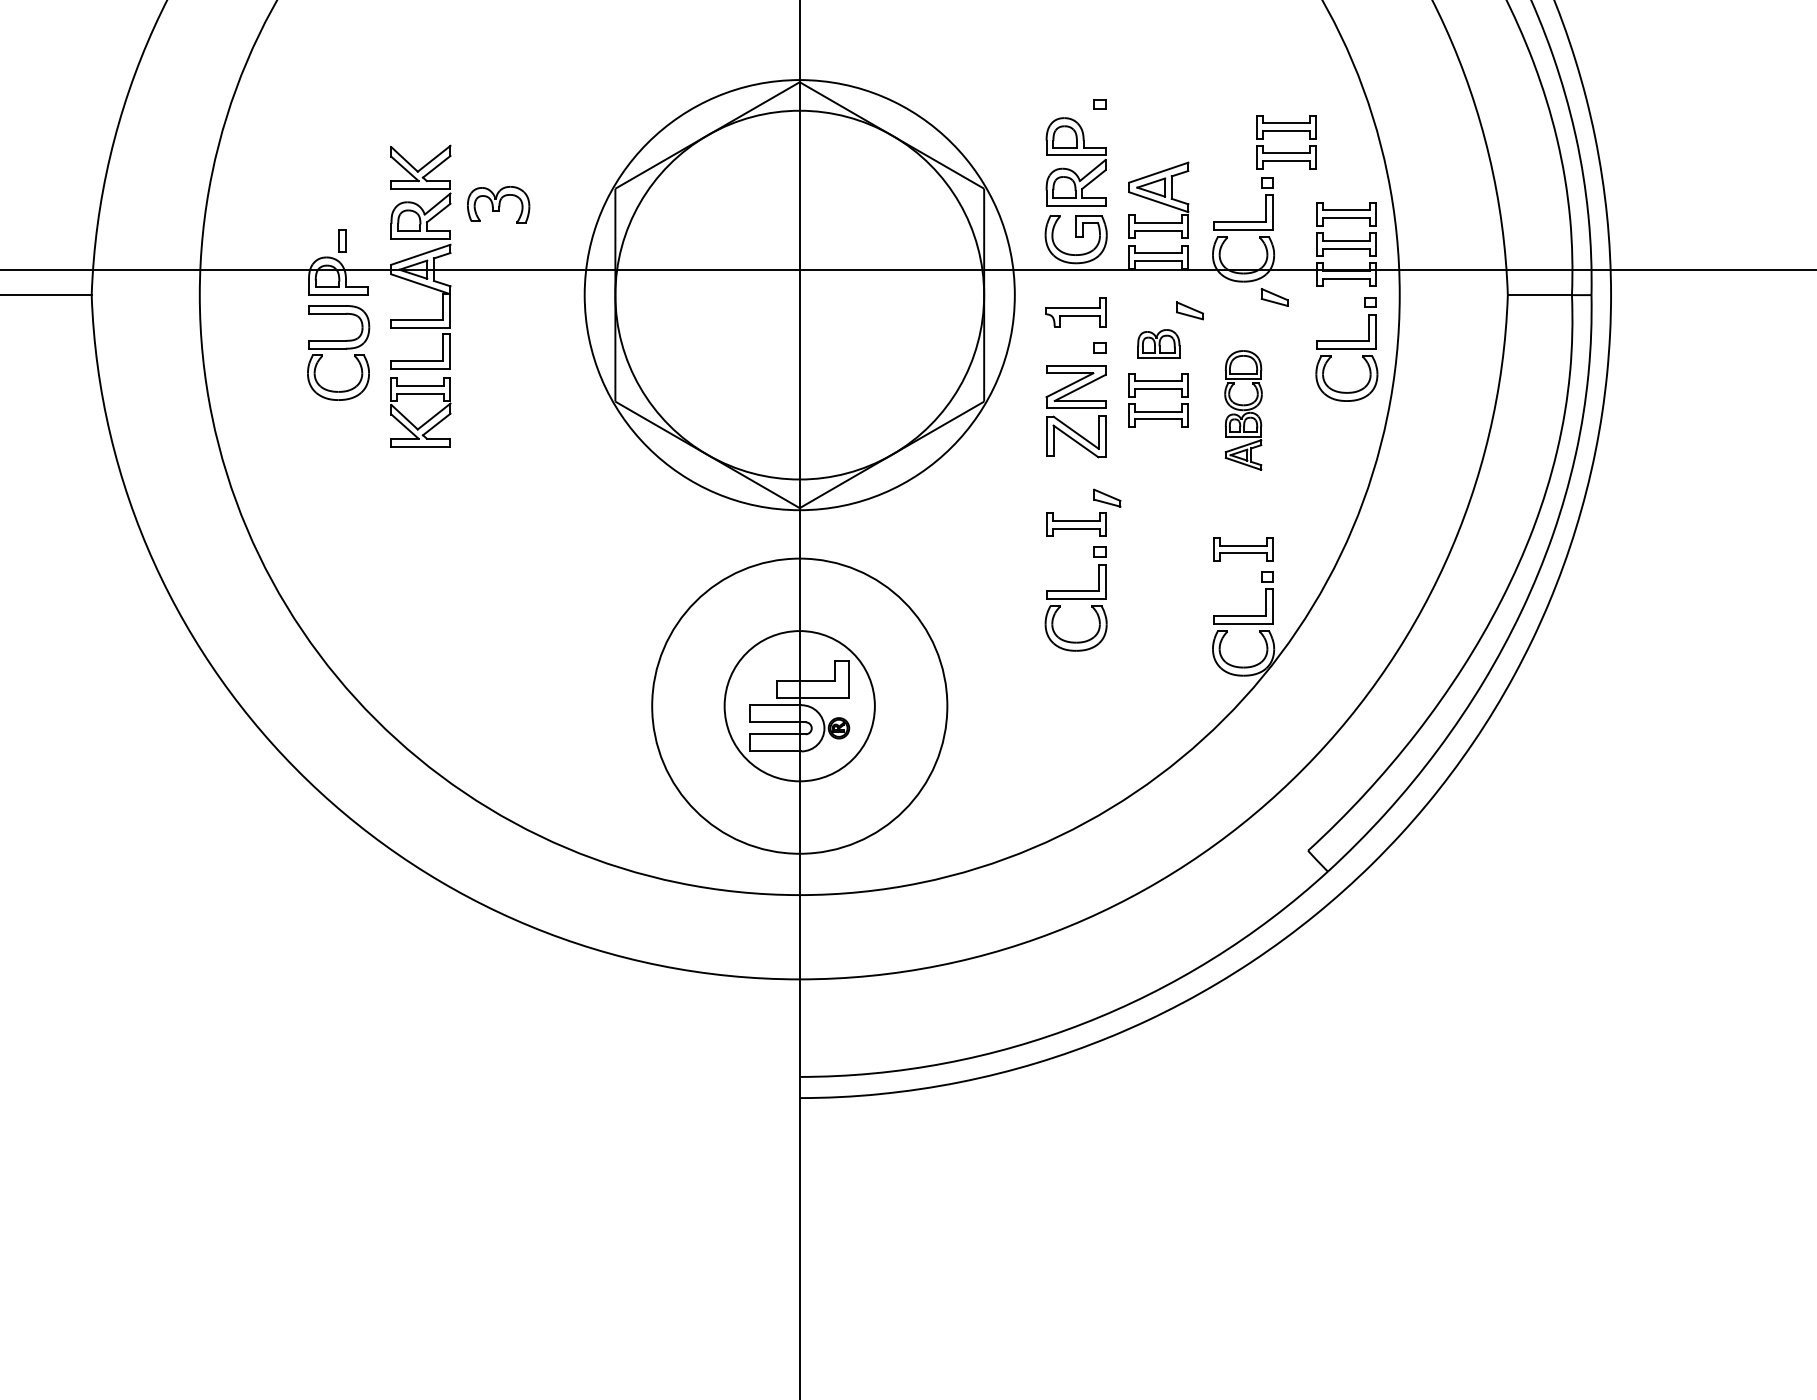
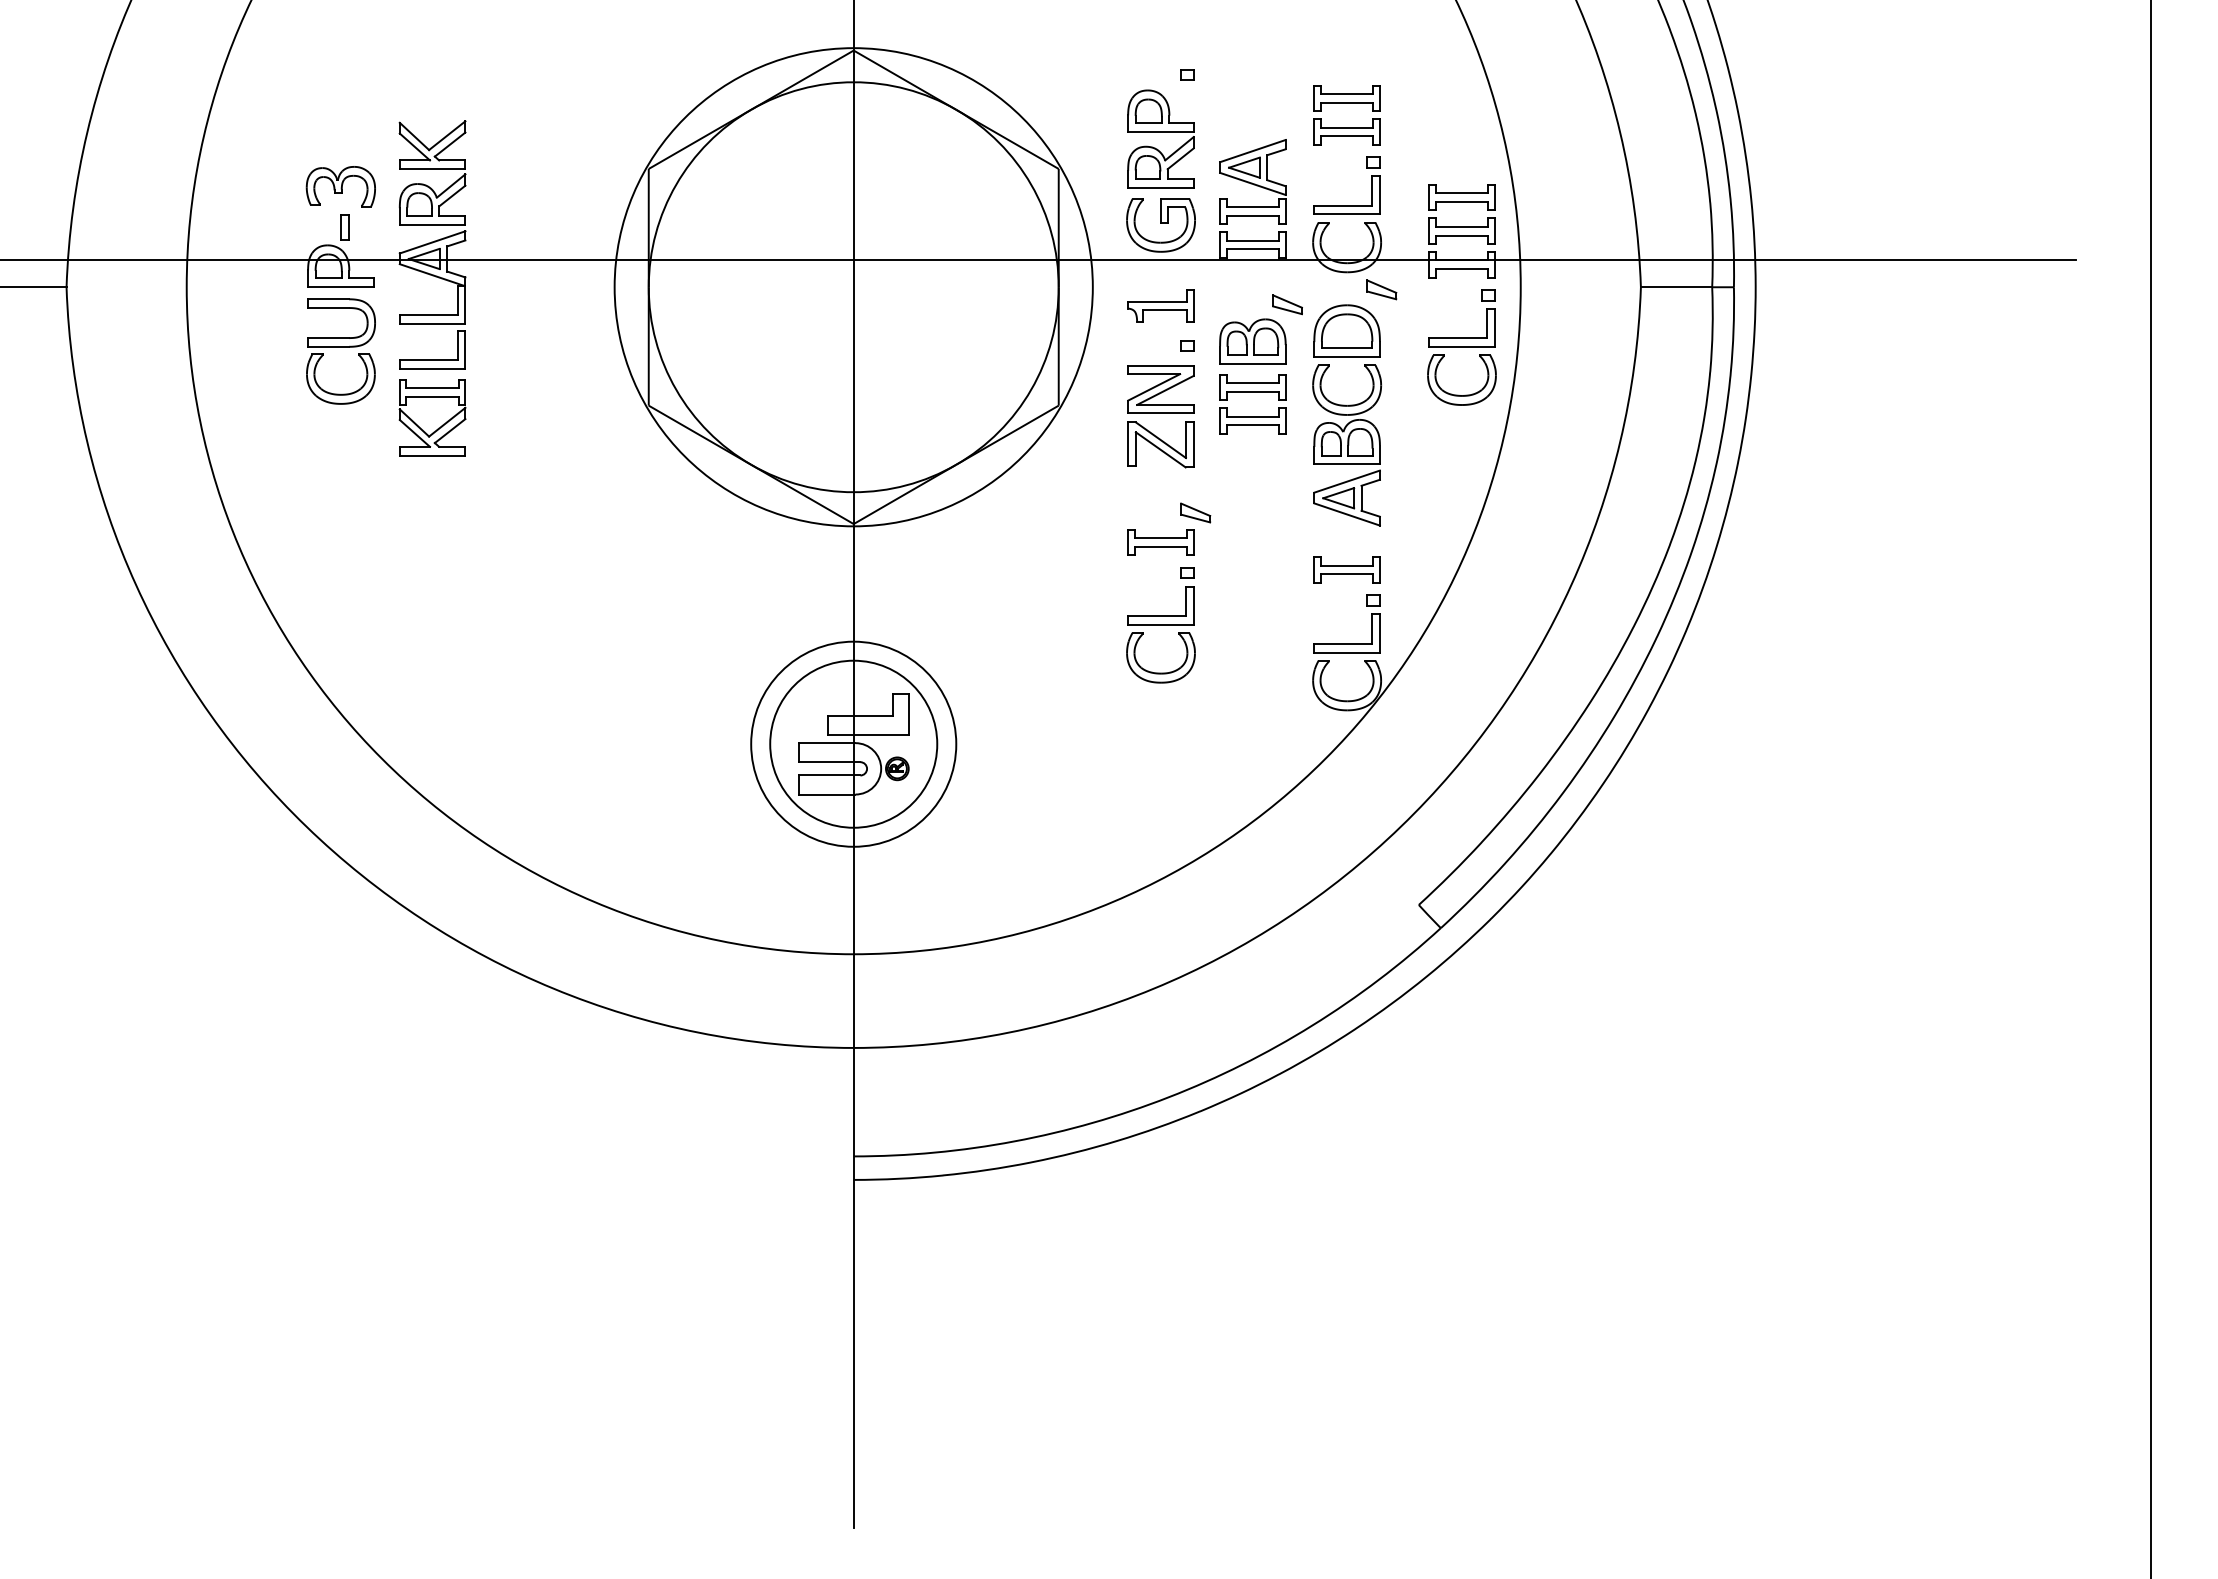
part: (1286, 131) -> (1346, 103), moved
part: (498, 204) -> (340, 186), moved
part: (1158, 343) -> (1252, 341), size x1.43
part: (1243, 410) -> (1346, 415), size x1.67
circle: (799, 705) -> (853, 743), size x0.62

